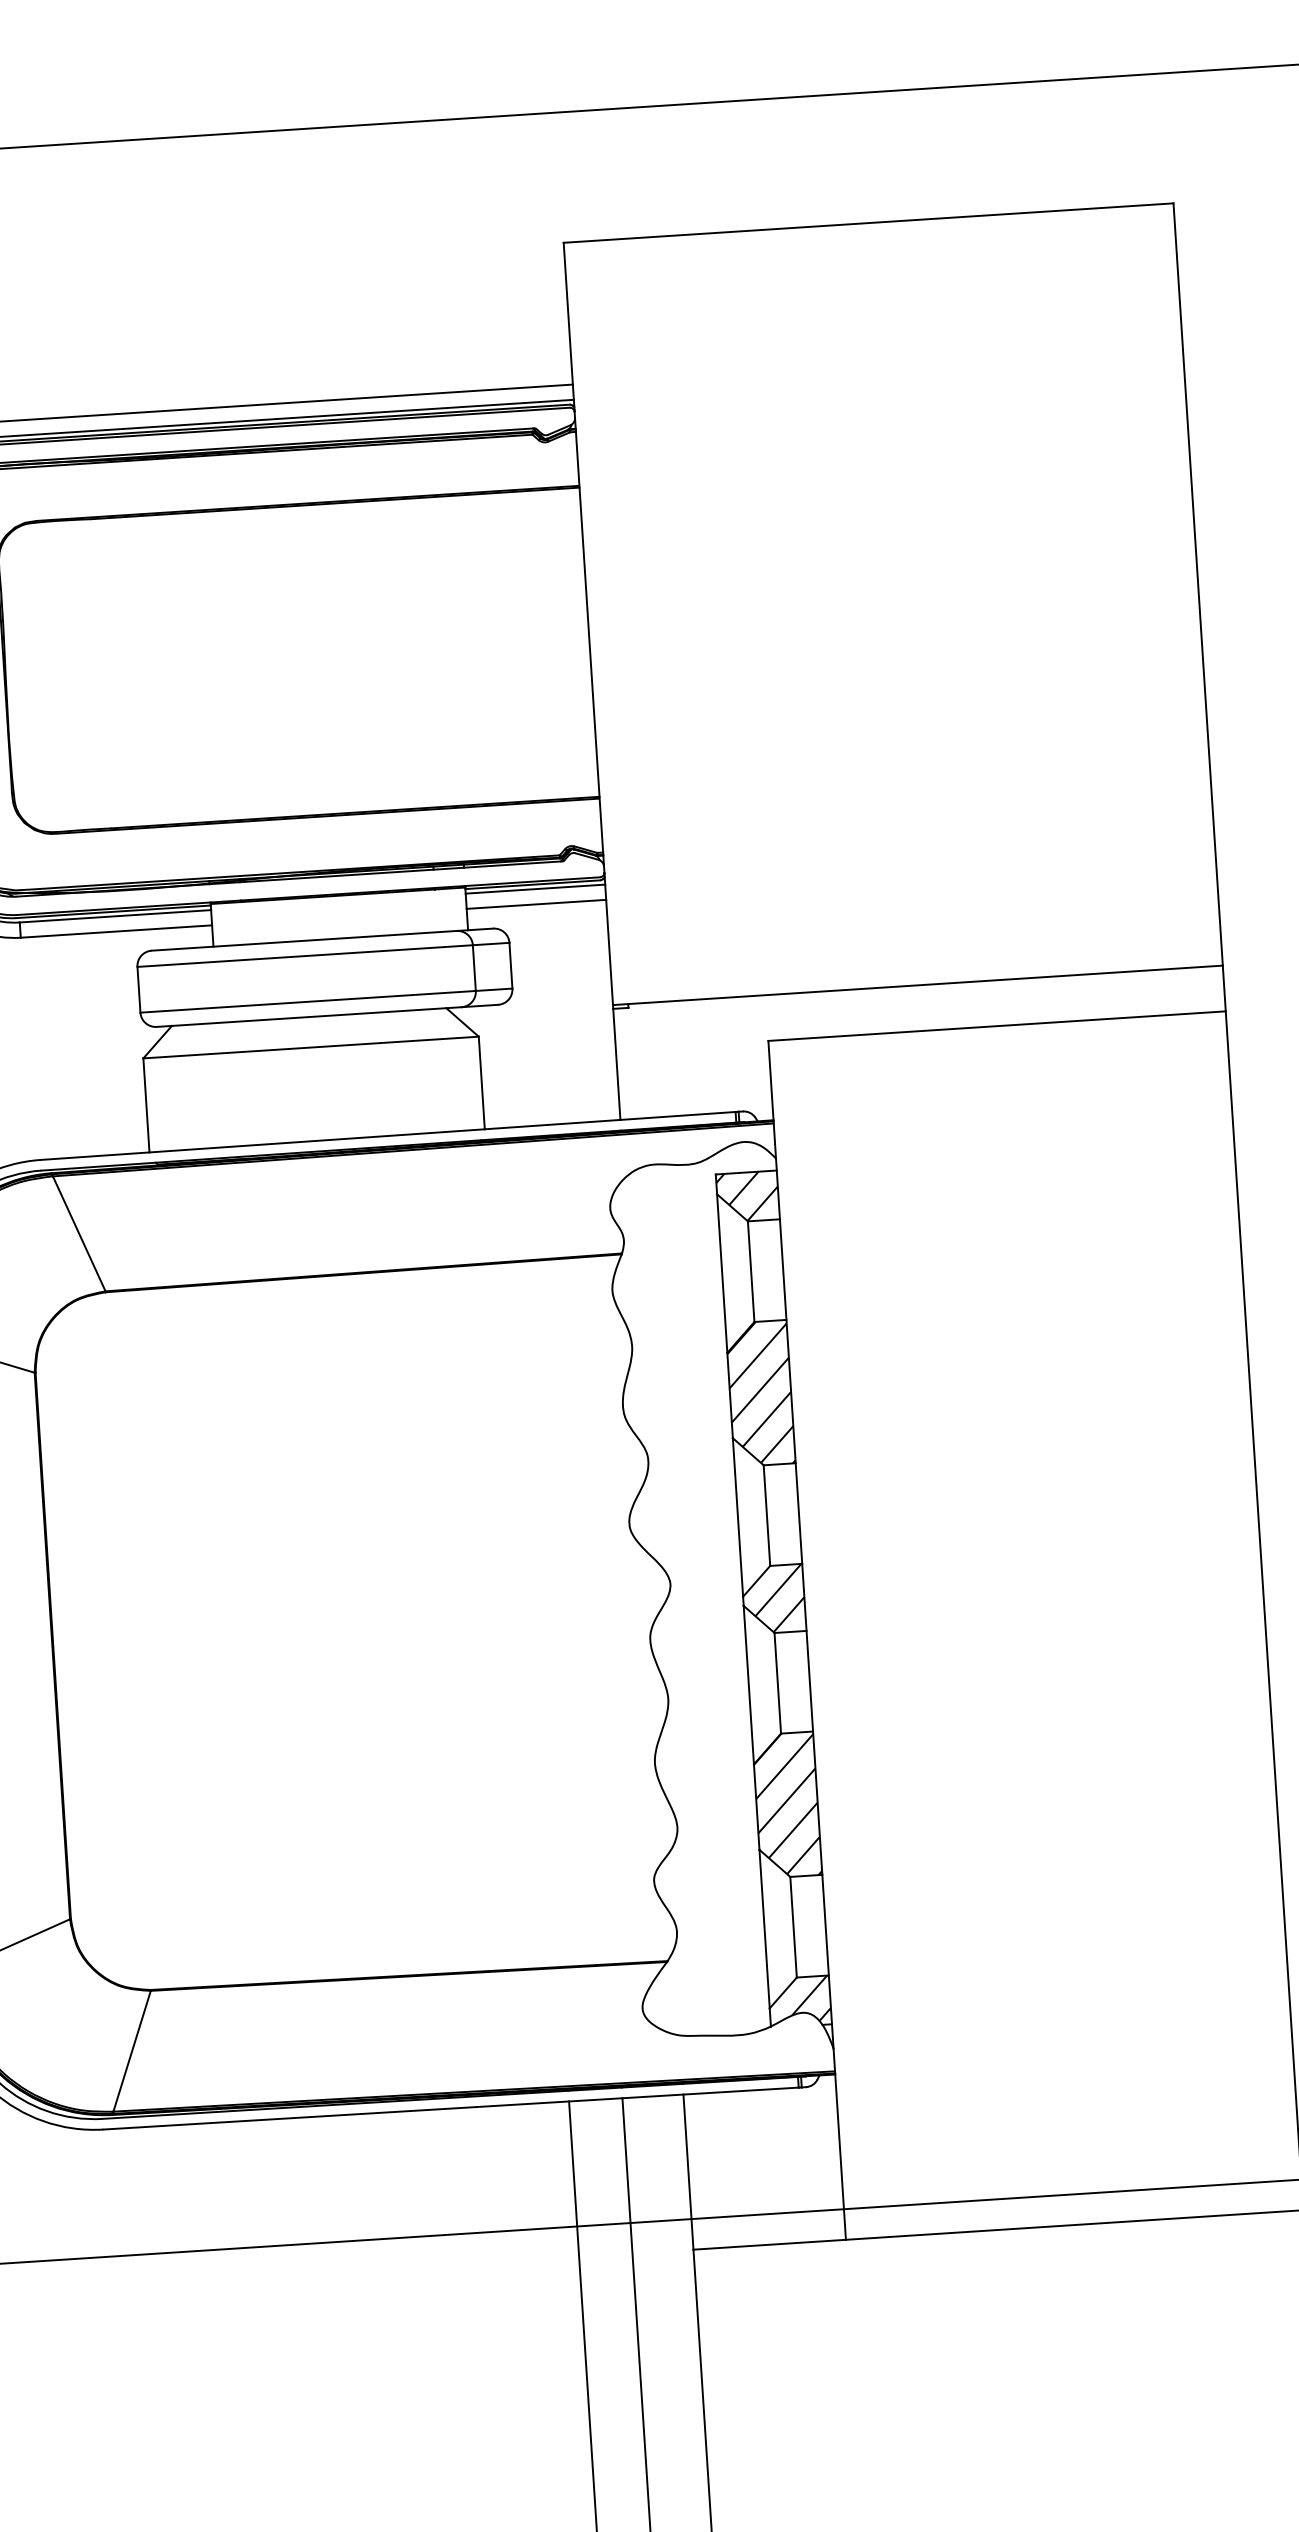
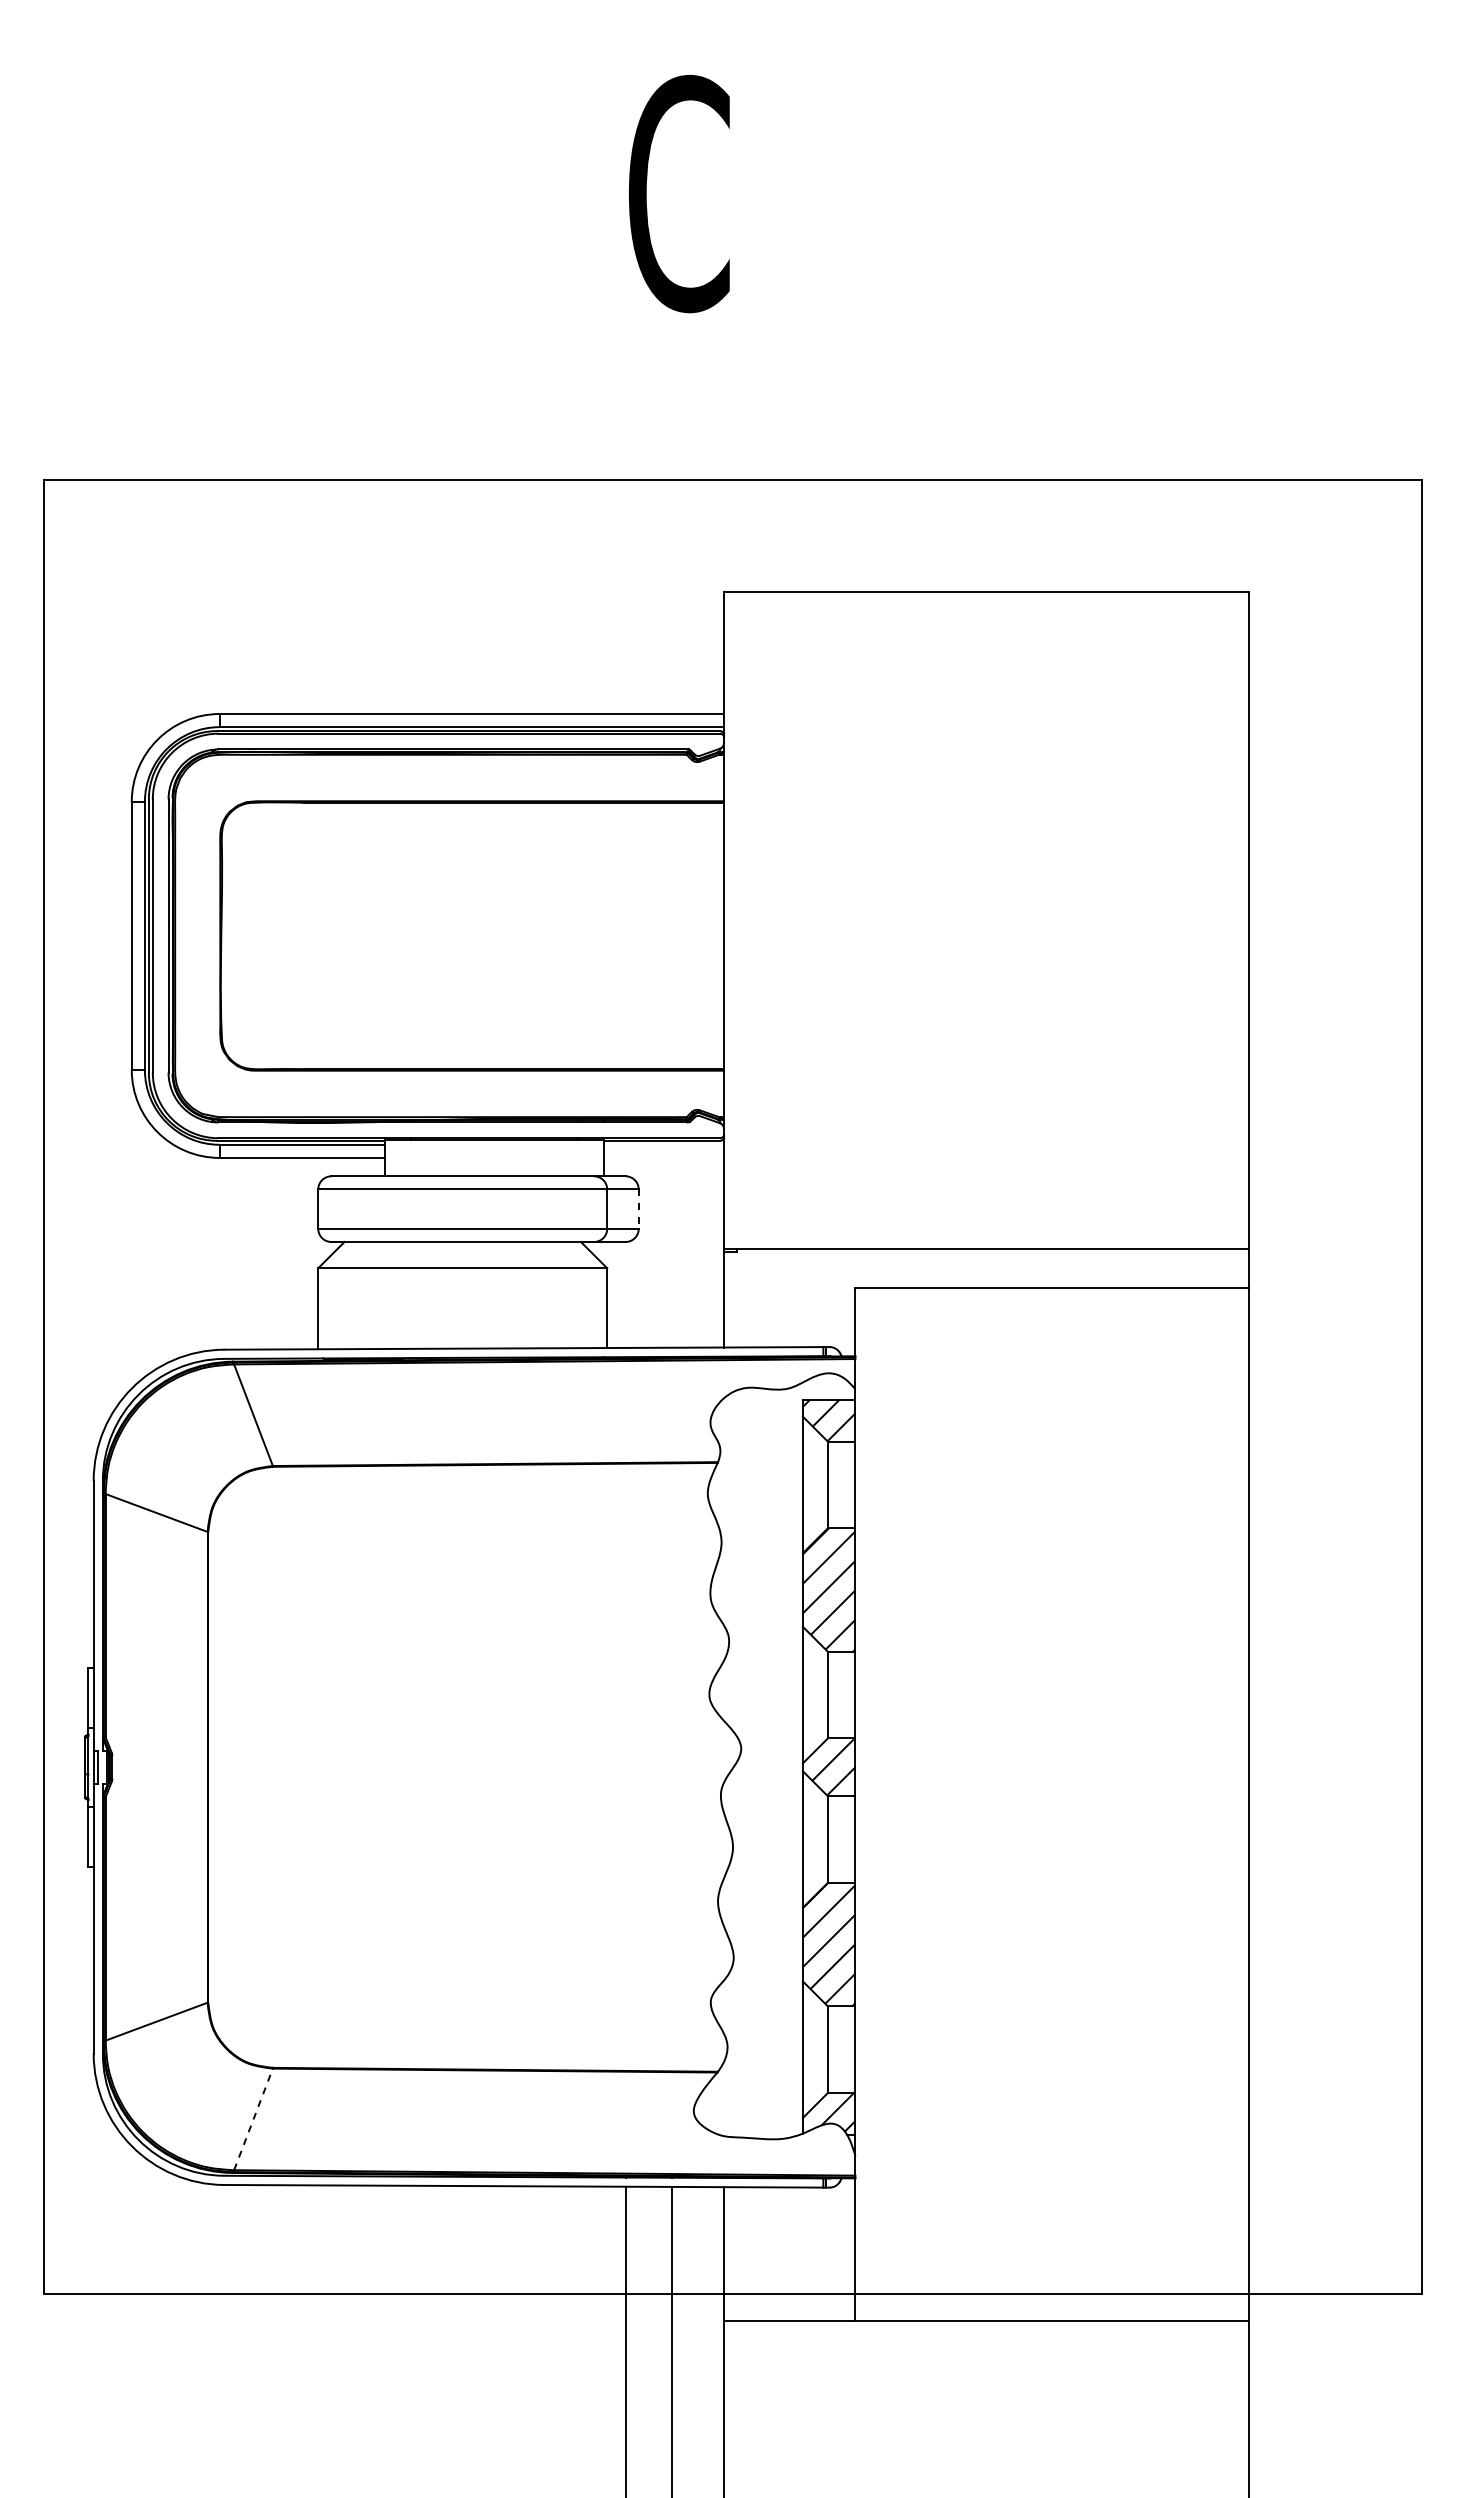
line: (534, 888) -> (663, 1144), removed
line: (535, 903) -> (663, 1157), removed
line: (510, 966) -> (638, 1209), solid -> dashed
line: (132, 2050) -> (253, 2118), solid -> dashed

